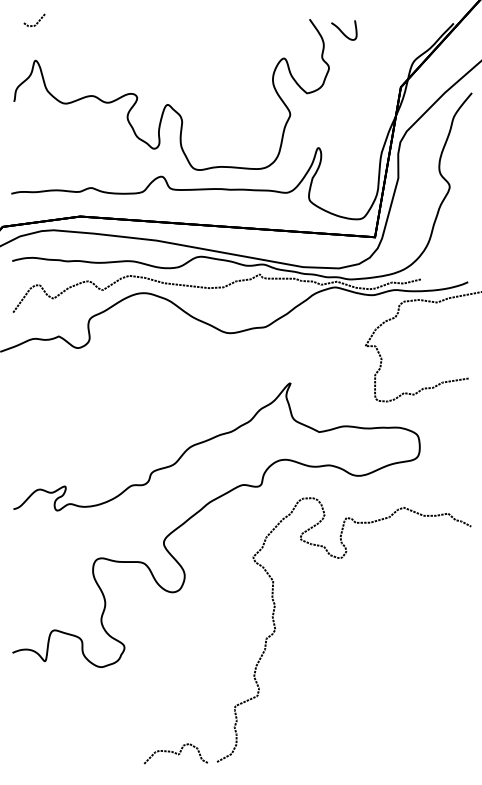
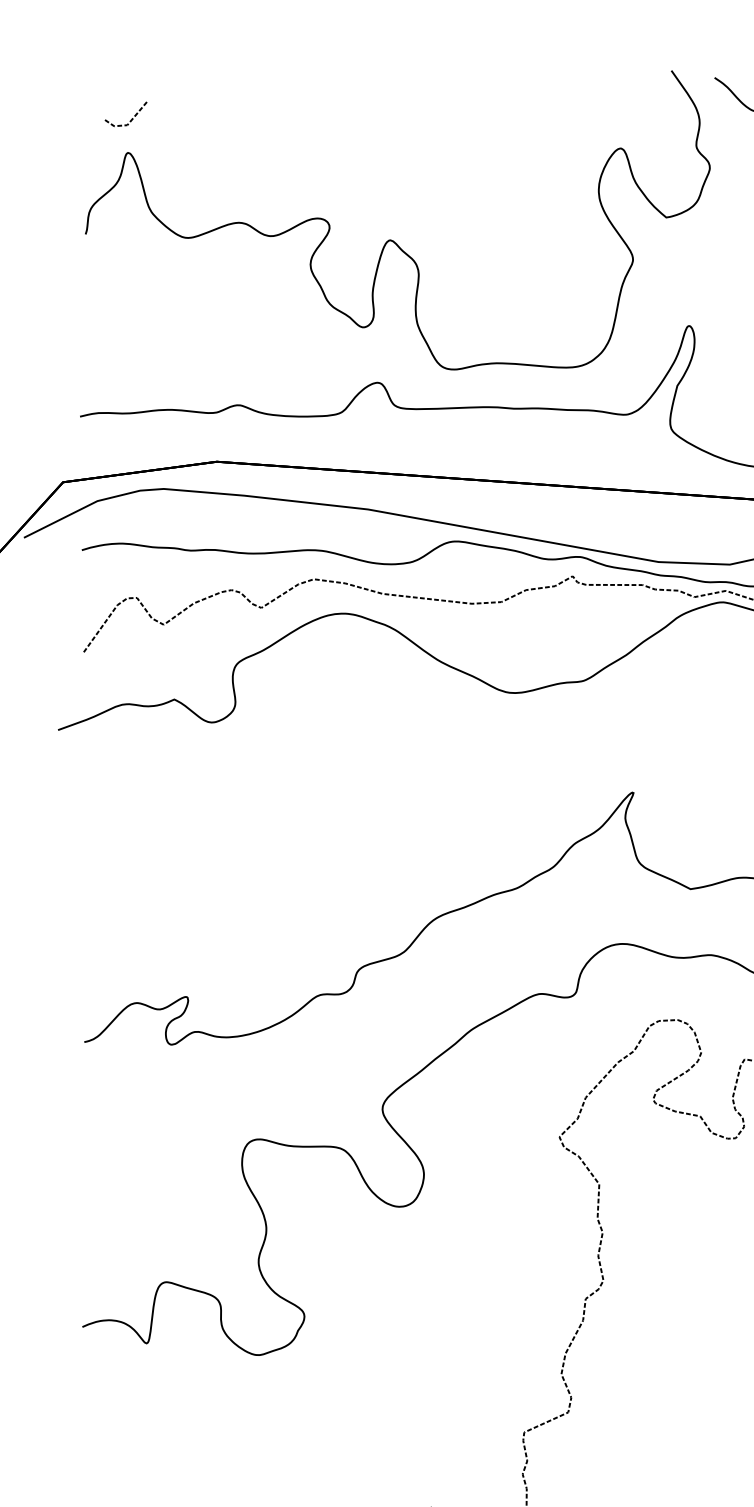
line: (36, 22) -> (129, 118), moved

